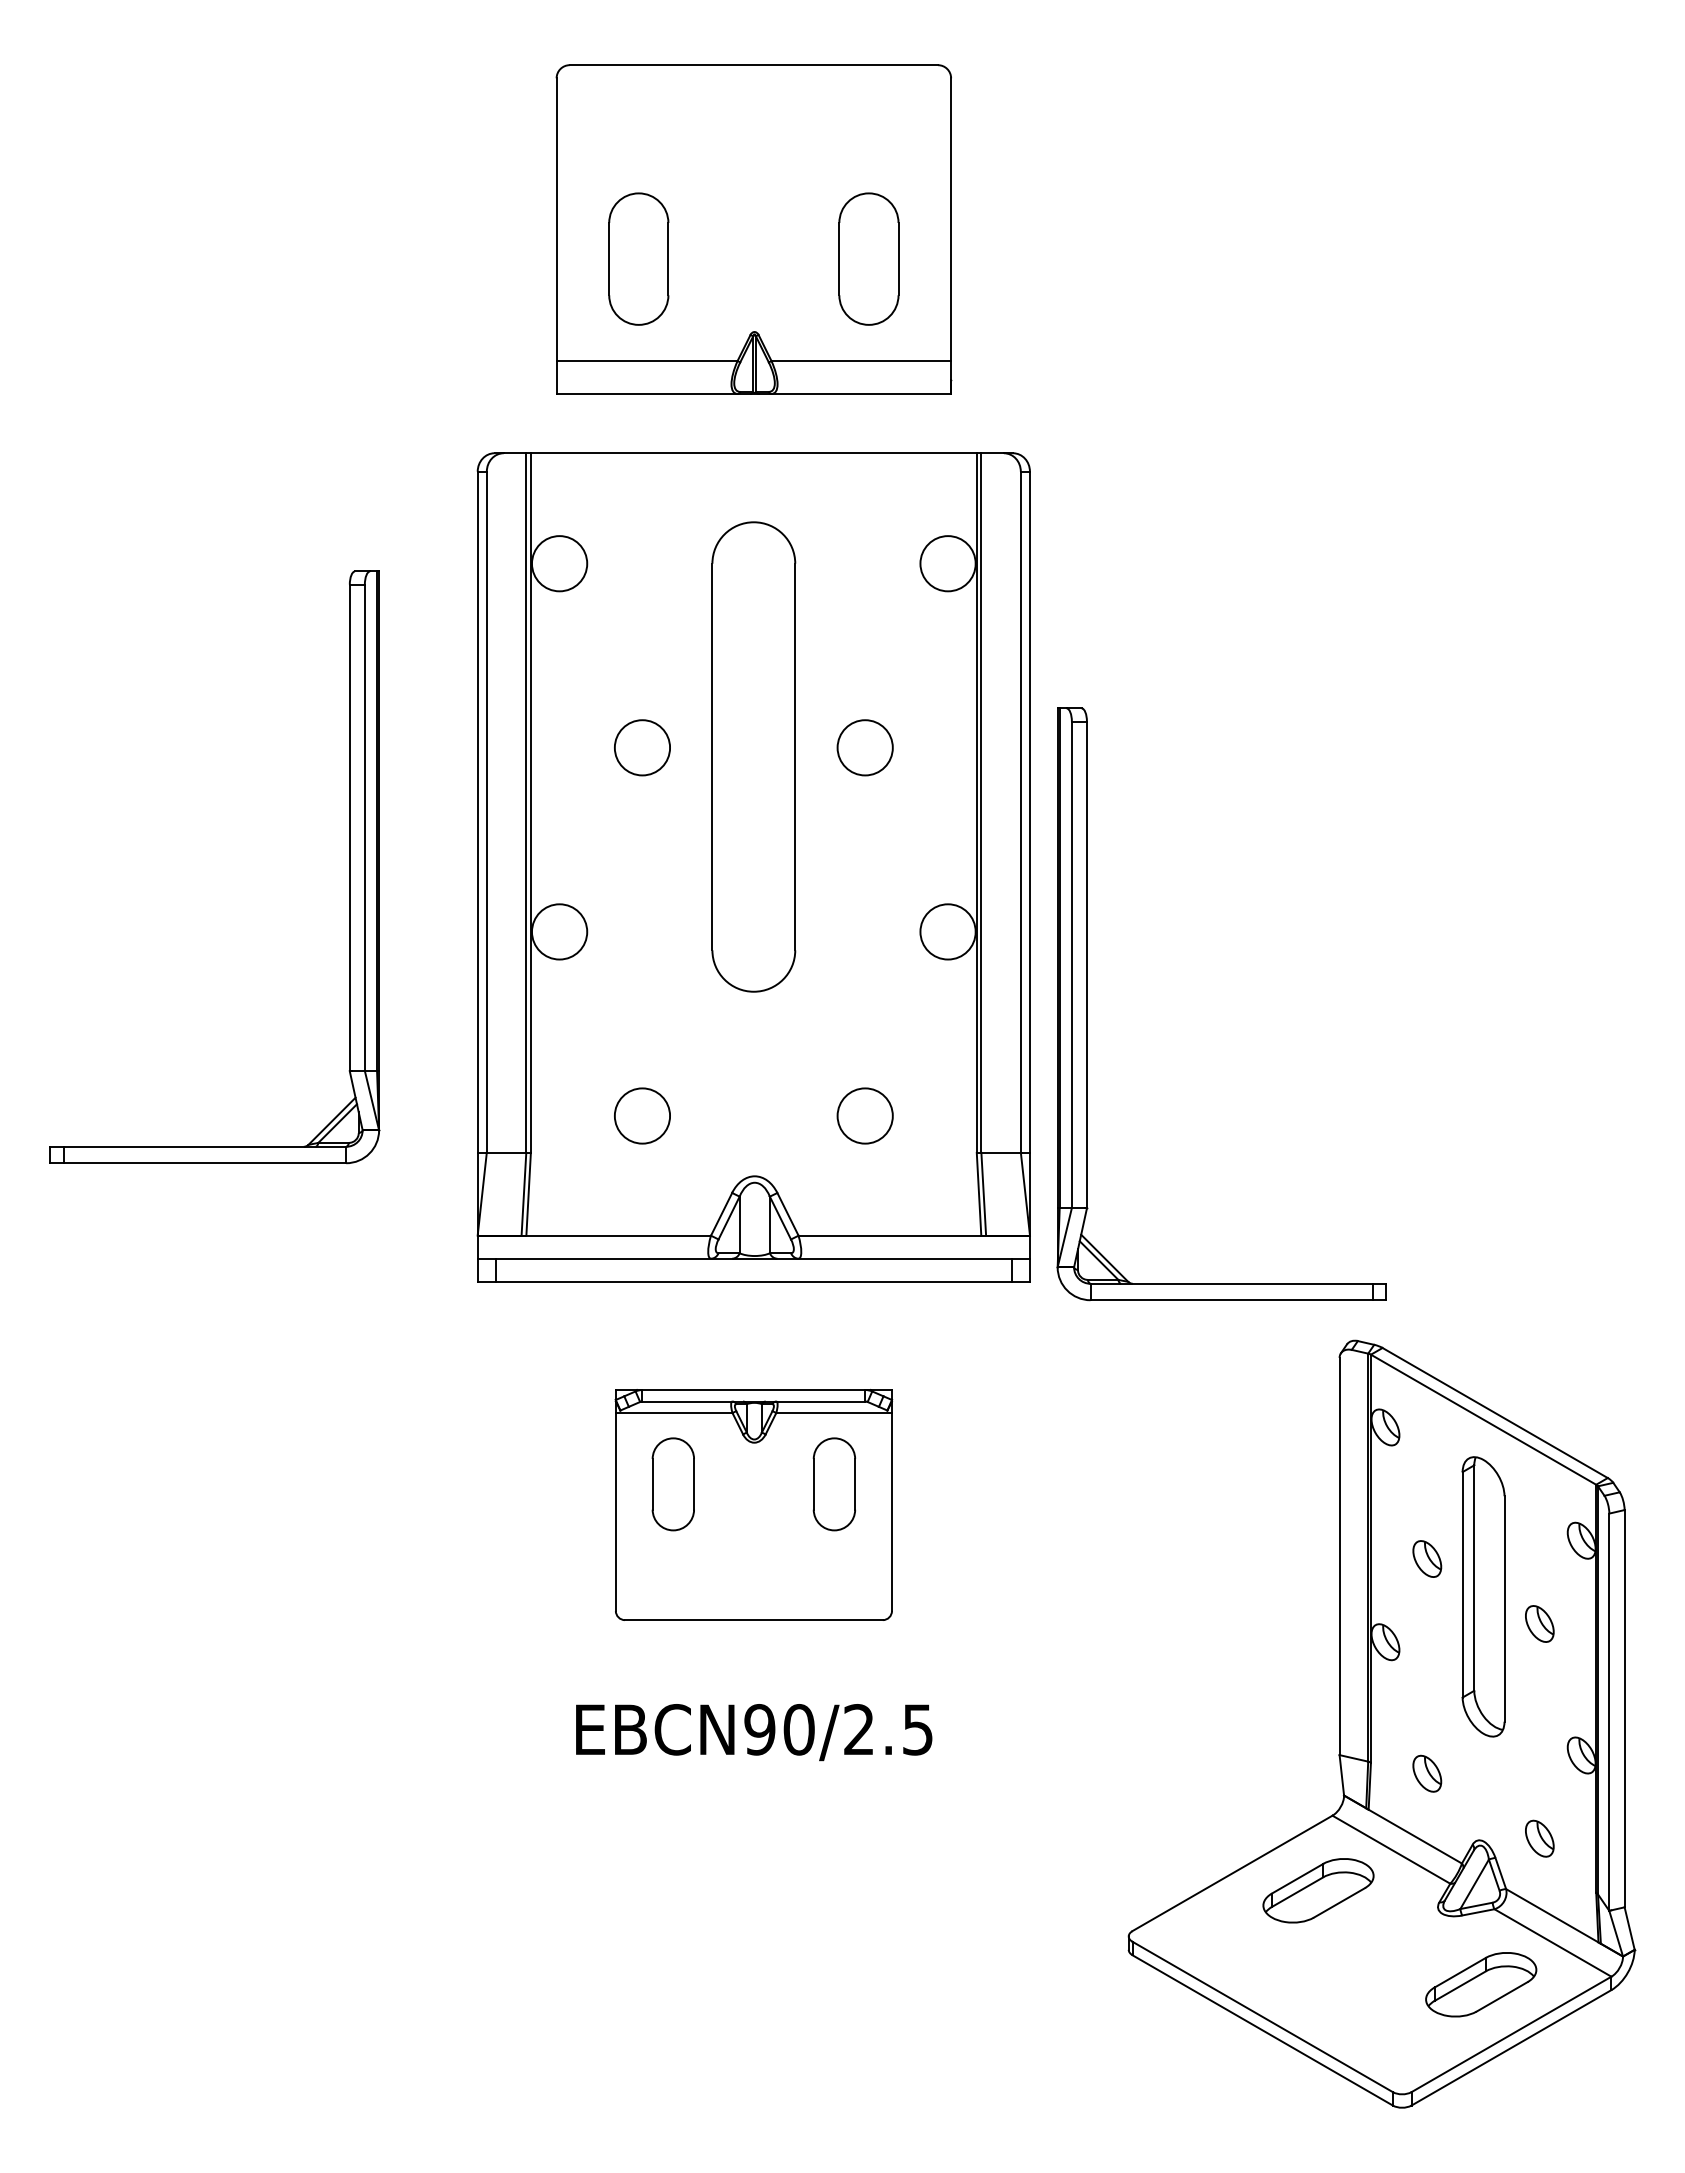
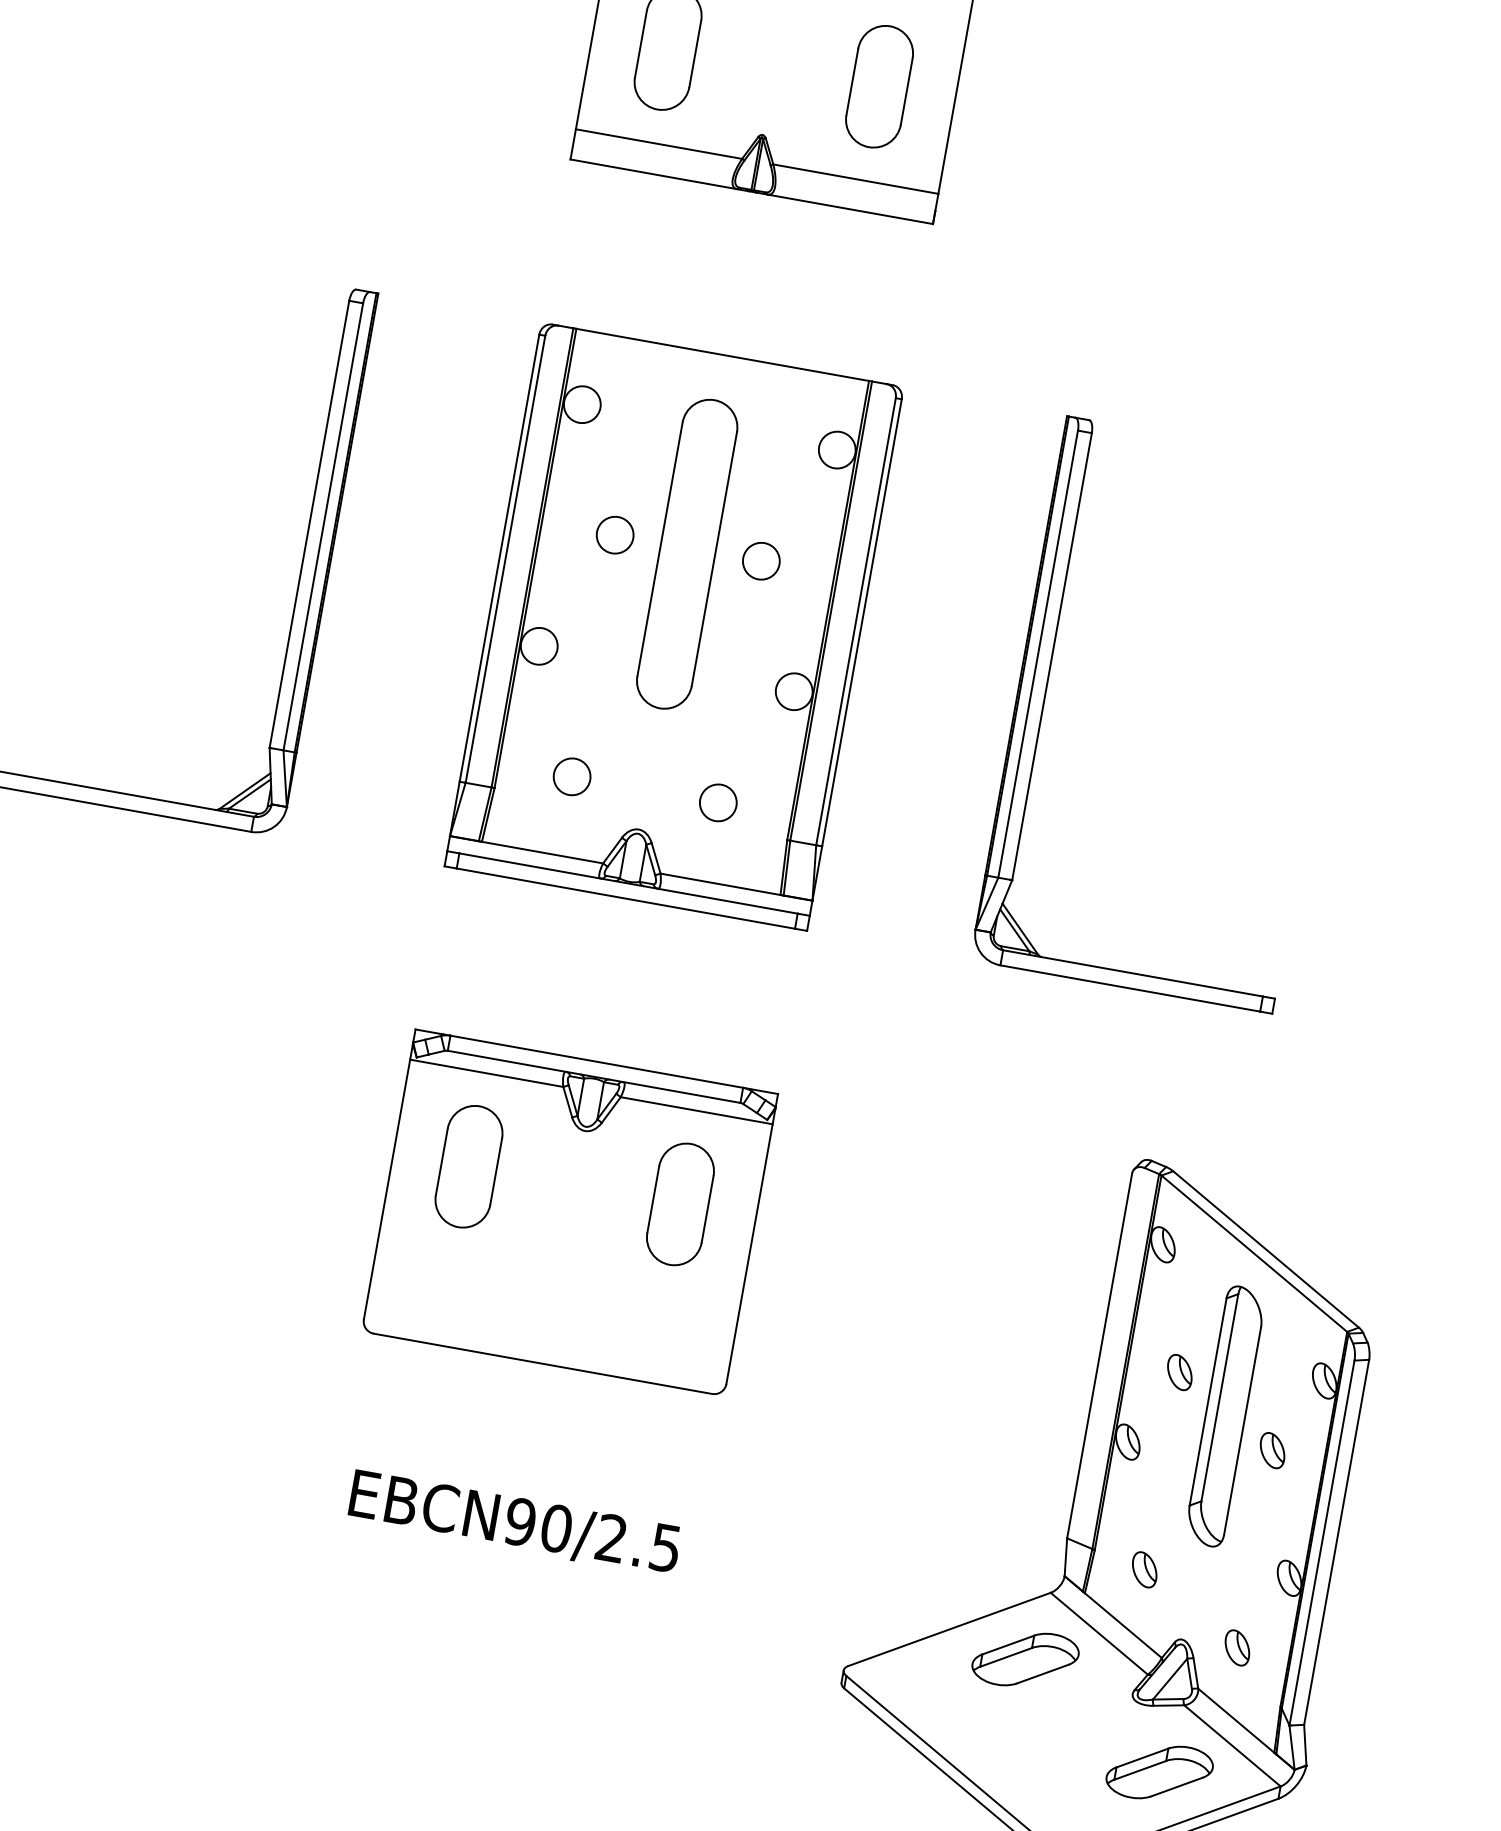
part: (753, 866) -> (674, 625), size x0.71
part: (1087, 1004) -> (1046, 693), moved
part: (753, 1504) -> (569, 1212), size x1.43
text: (754, 1732) -> (515, 1523), moved

